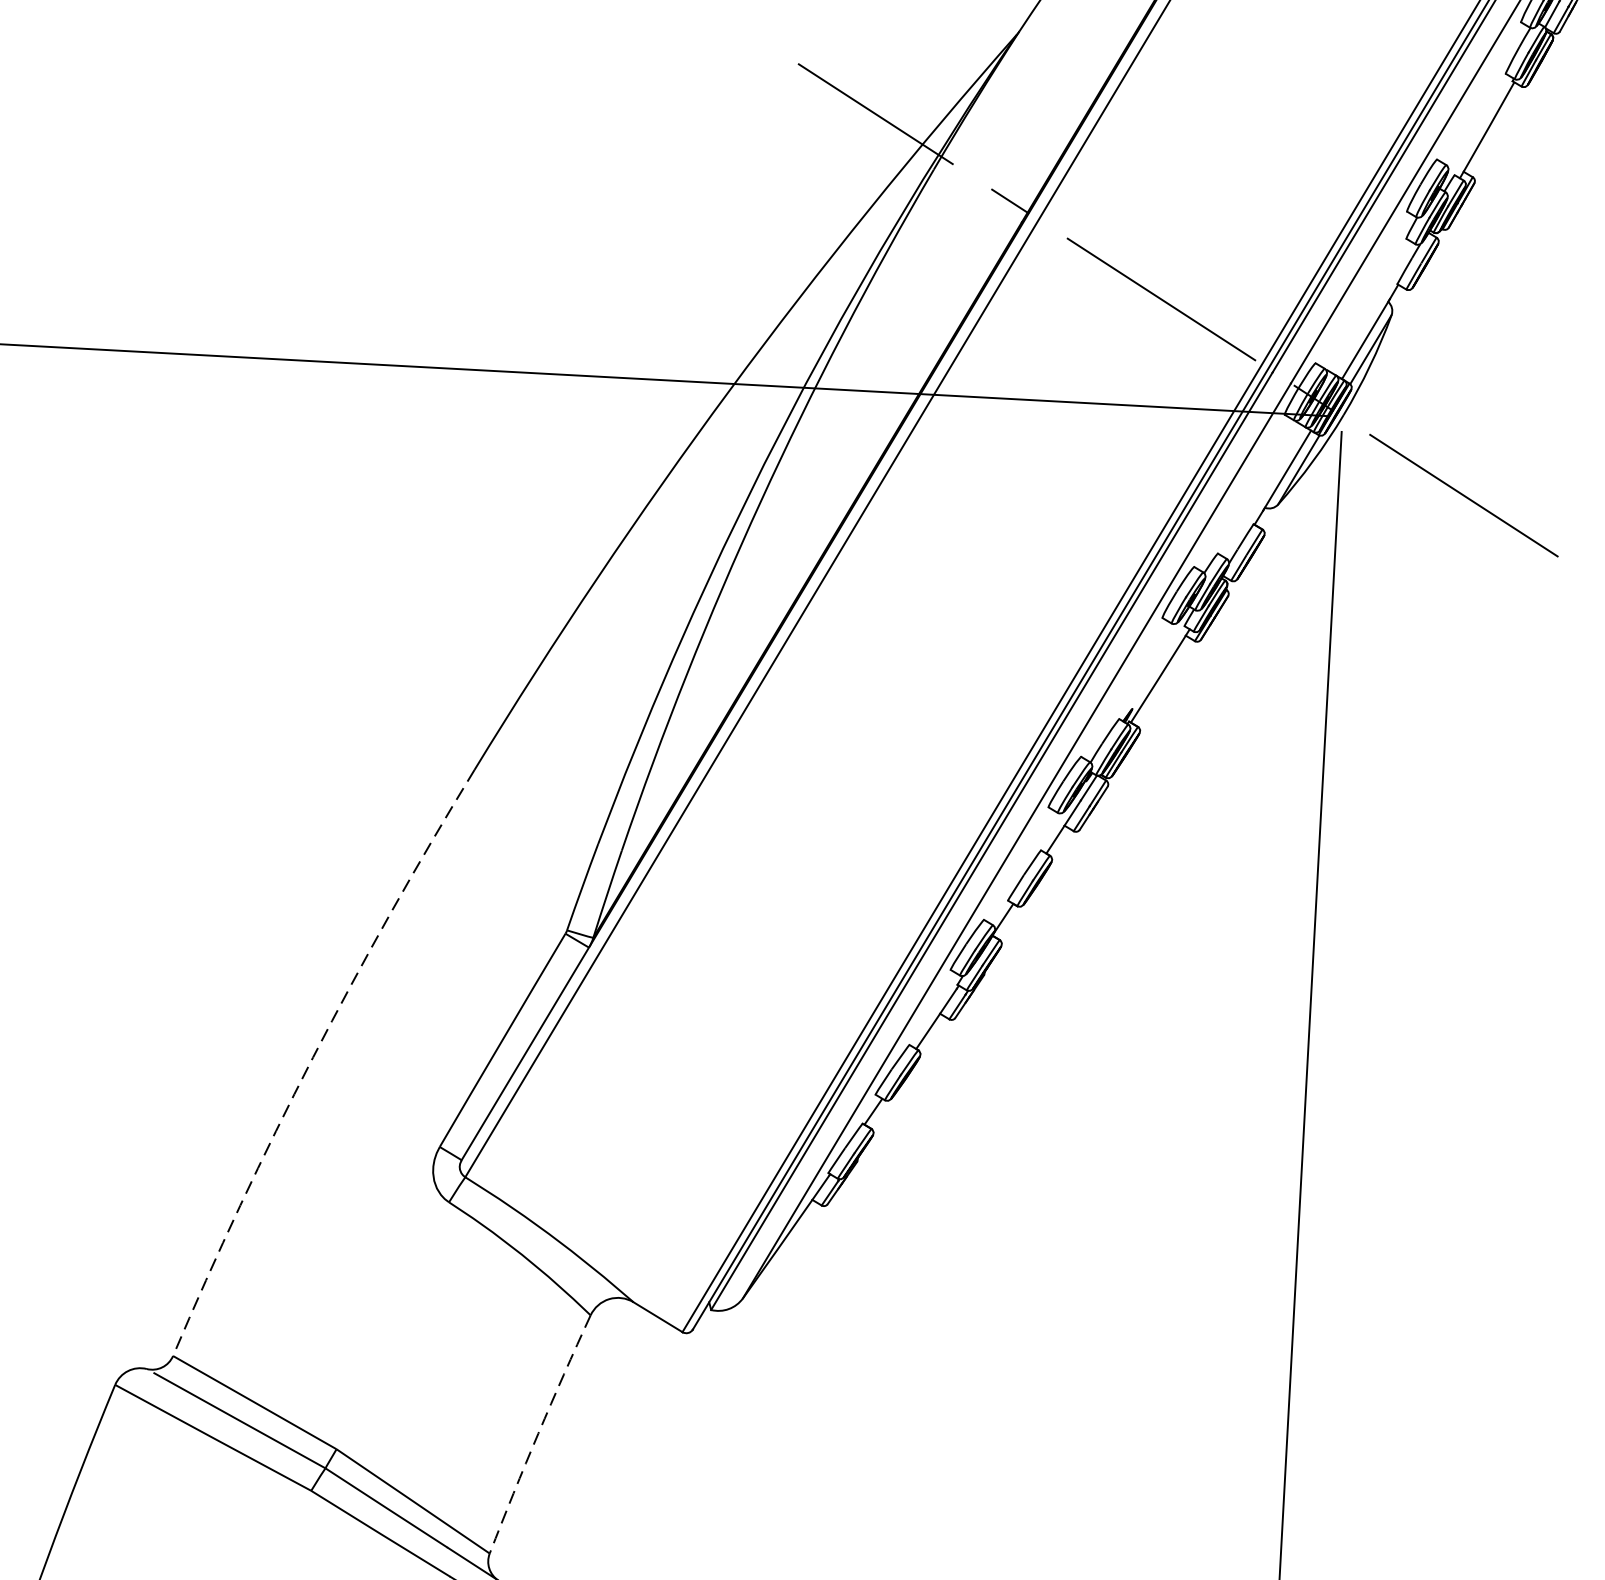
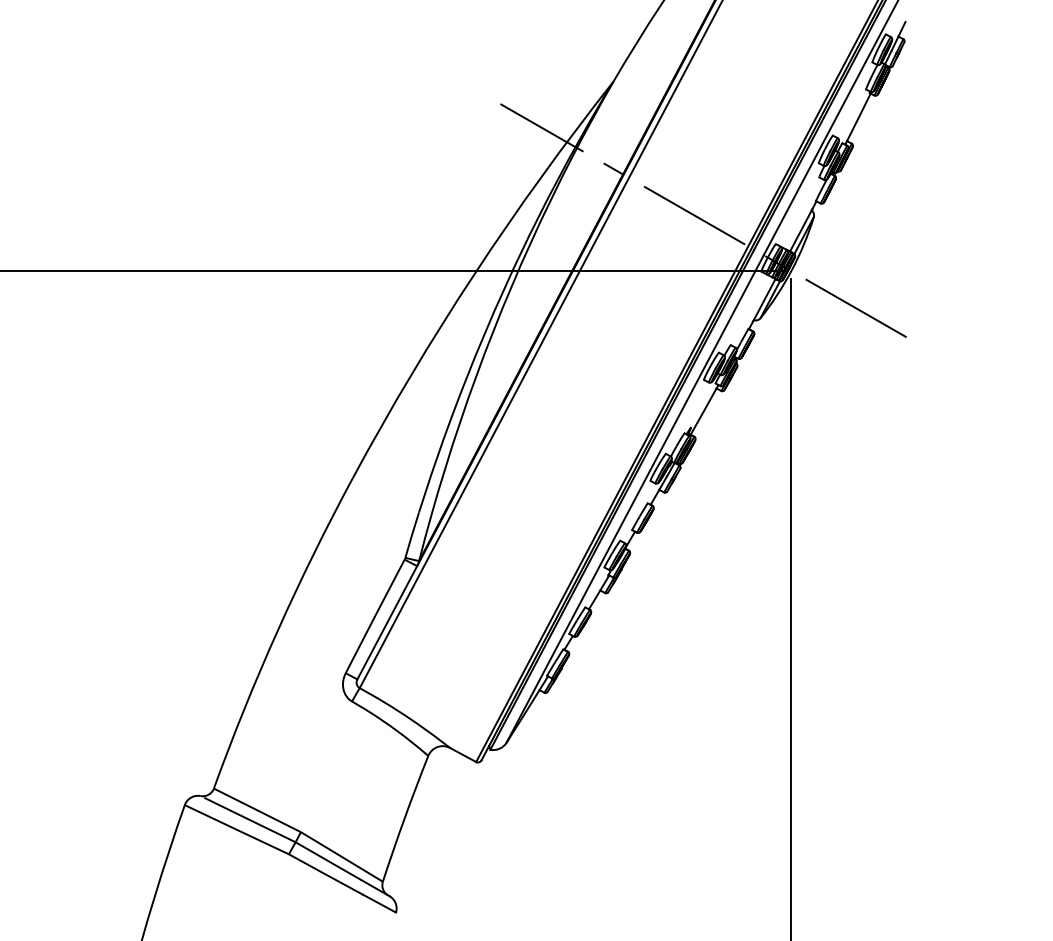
arc: (312, 1057) -> (277, 630), dashed -> solid
arc: (538, 1433) -> (404, 818), dashed -> solid

